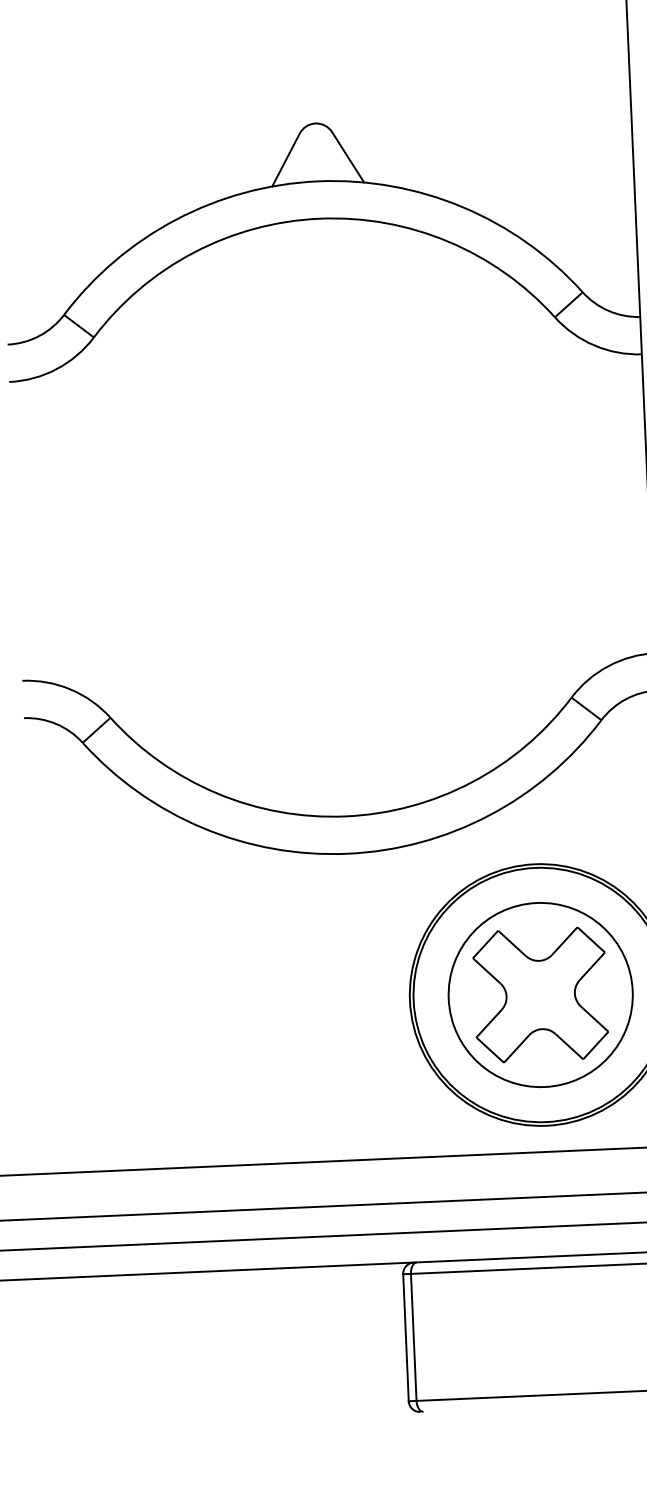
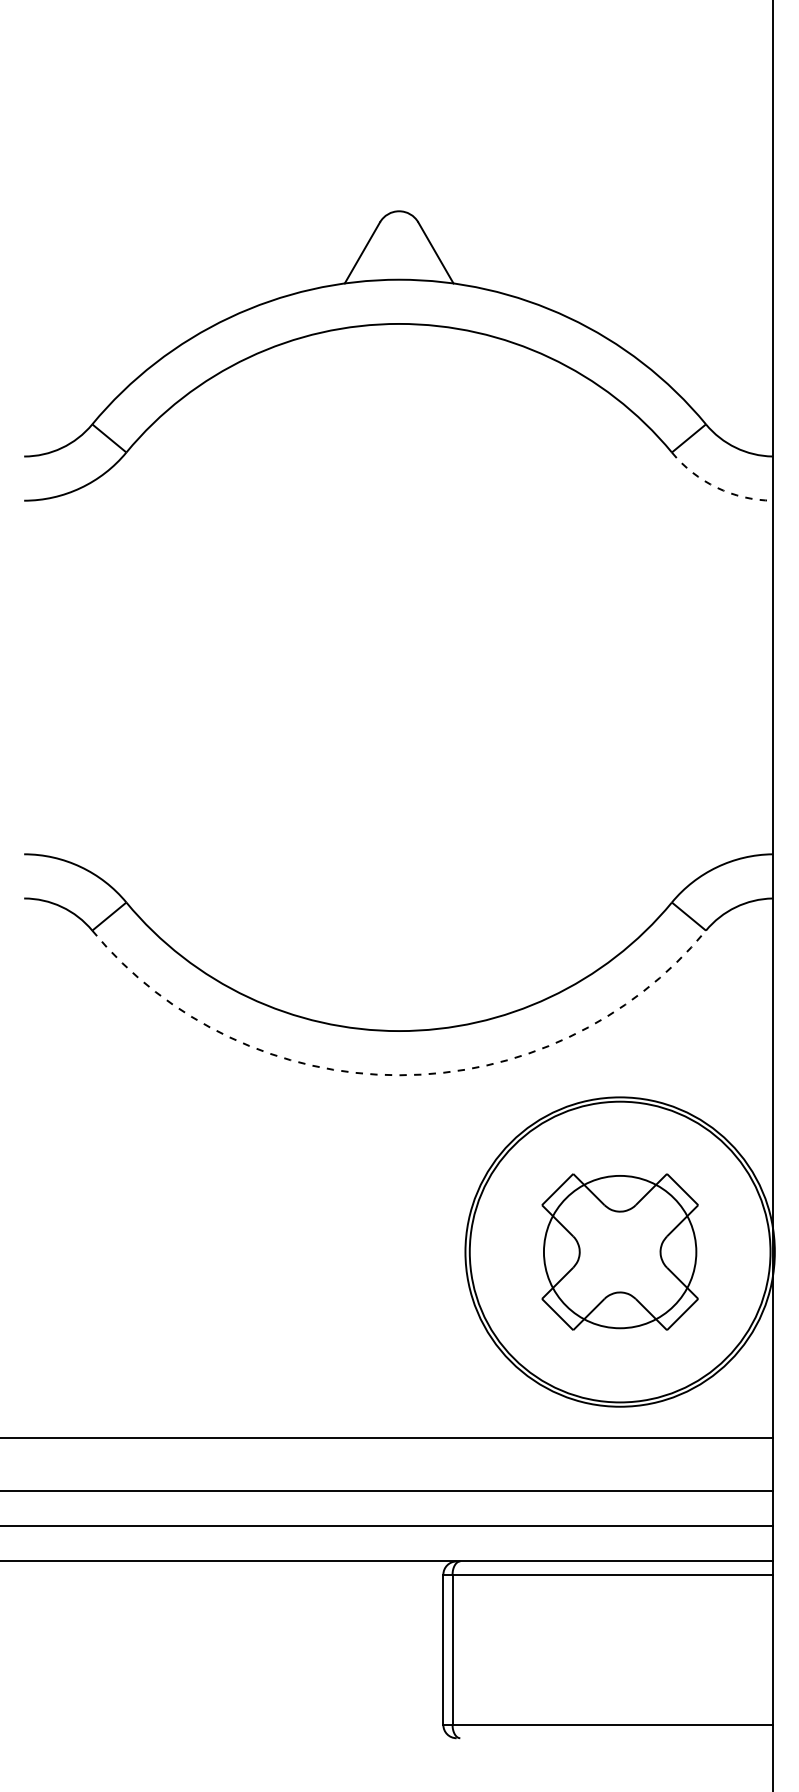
arc: (593, 345) -> (716, 487), solid -> dashed
arc: (347, 853) -> (399, 1075), solid -> dashed
circle: (540, 994) -> (620, 1251), size x0.7

